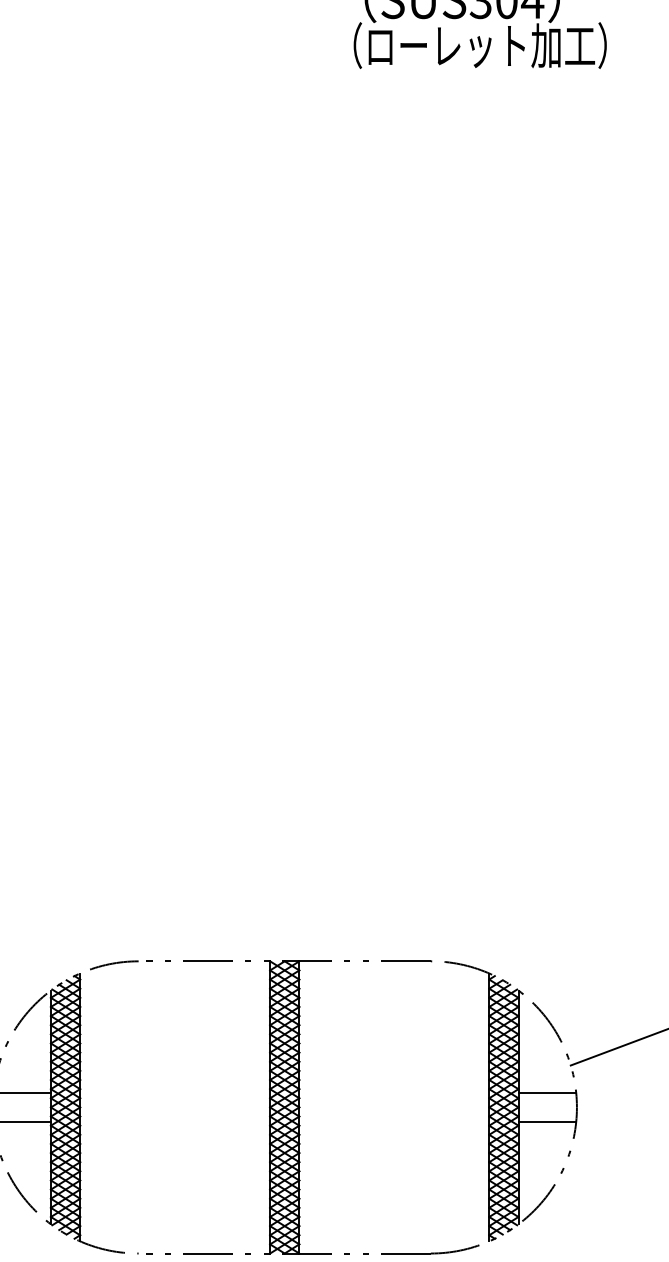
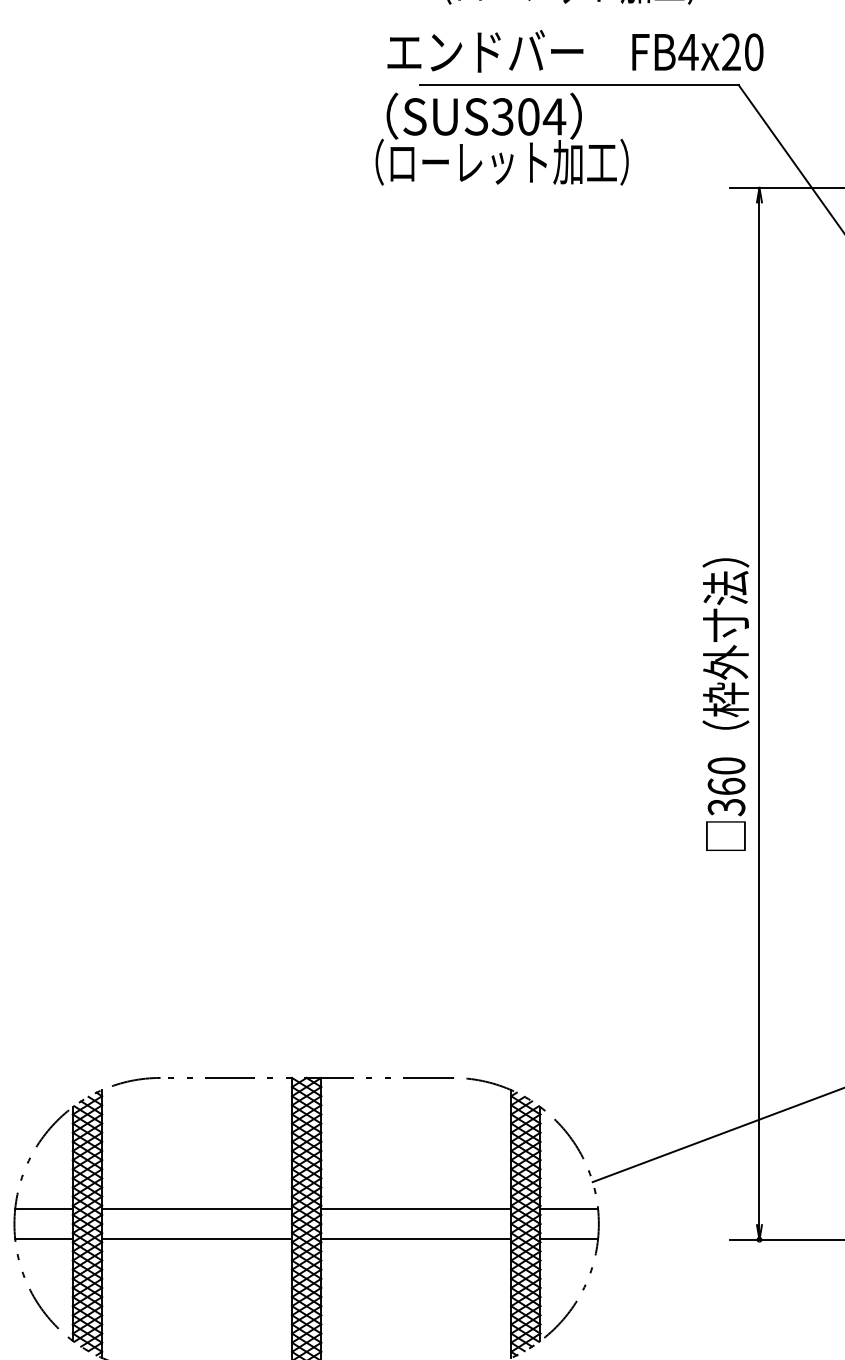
line: (175, 1092) -> (197, 1209), added
line: (394, 1092) -> (416, 1209), added
line: (175, 1121) -> (197, 1238), added
line: (394, 1121) -> (416, 1238), added

